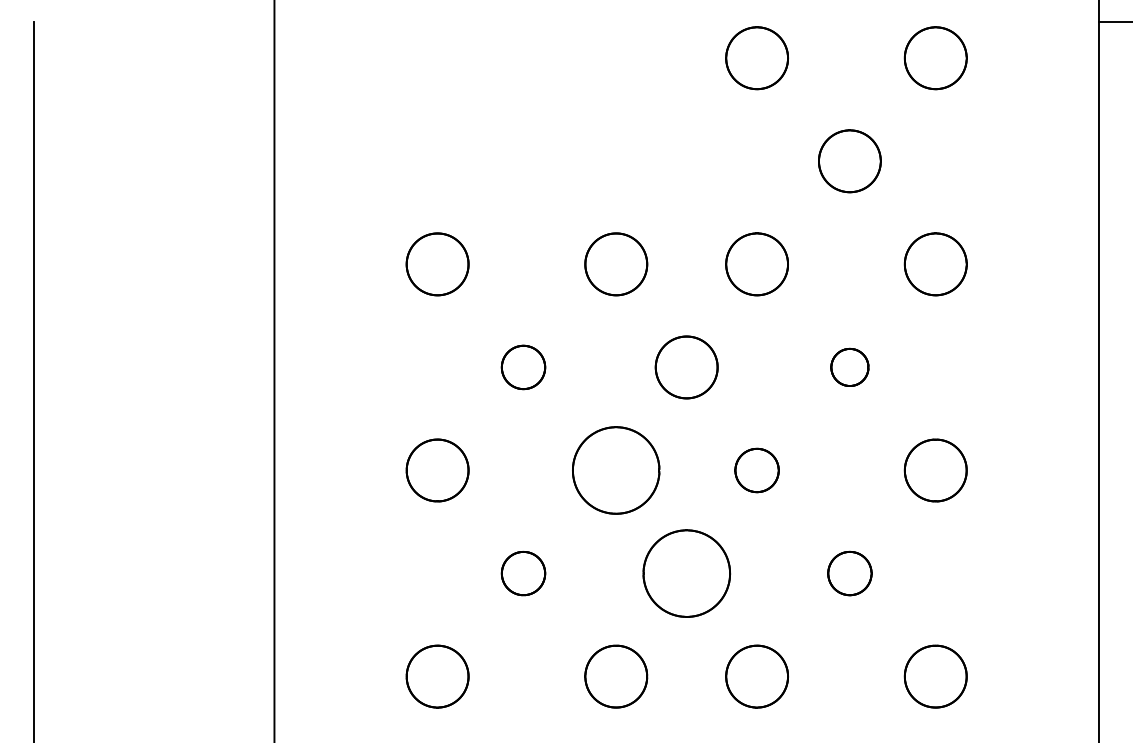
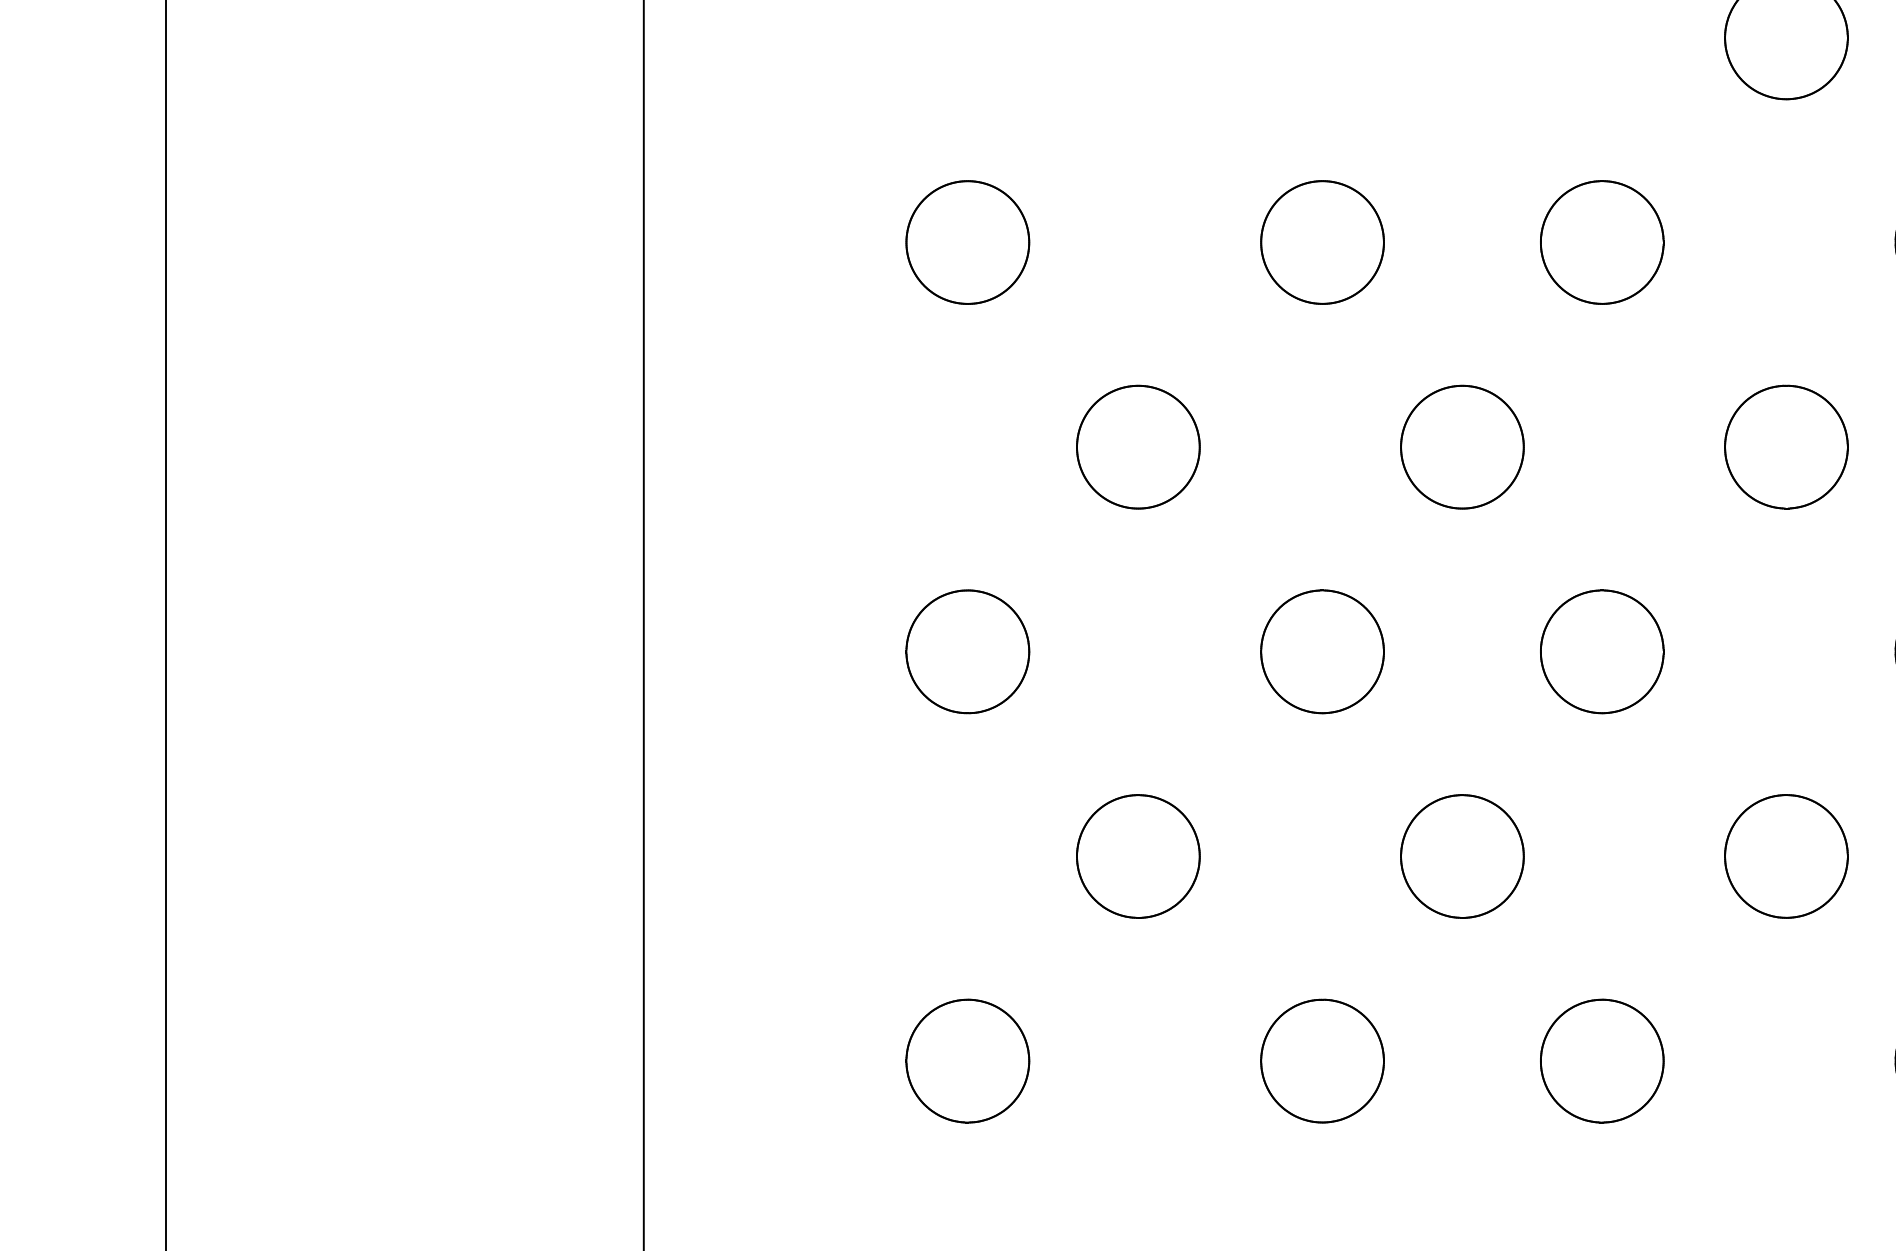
part: (523, 367) -> (1138, 447), size x1.43
part: (849, 367) -> (1785, 447), size x1.67
part: (616, 470) -> (1322, 651), size x0.71
part: (756, 470) -> (1600, 651), size x1.43
part: (523, 573) -> (1138, 856), size x1.43
part: (686, 573) -> (1461, 856), size x0.71
part: (849, 573) -> (1785, 856), size x1.43

